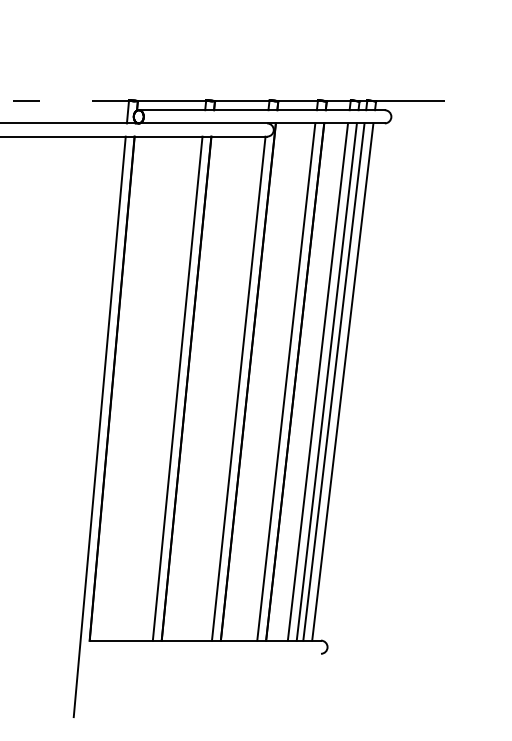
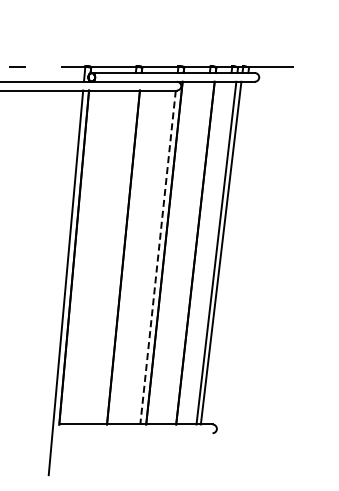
line: (286, 381) -> (189, 252), removed
line: (317, 381) -> (210, 252), removed
line: (342, 381) -> (226, 252), removed
line: (177, 388) -> (117, 257), removed
line: (239, 388) -> (158, 257), solid -> dashed

